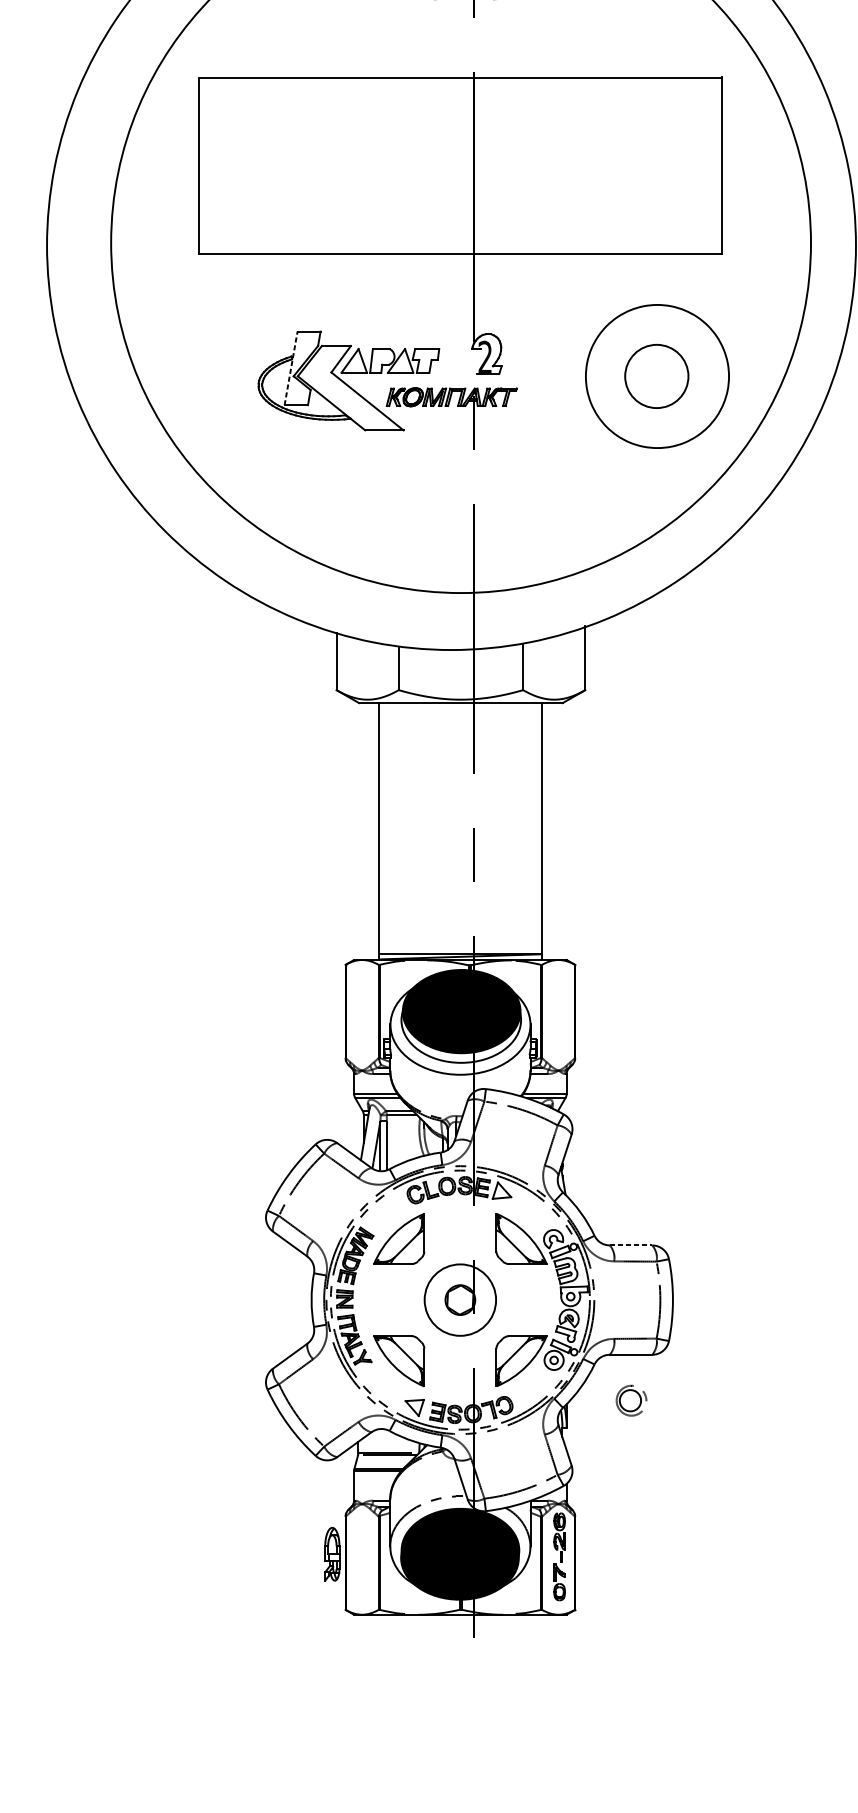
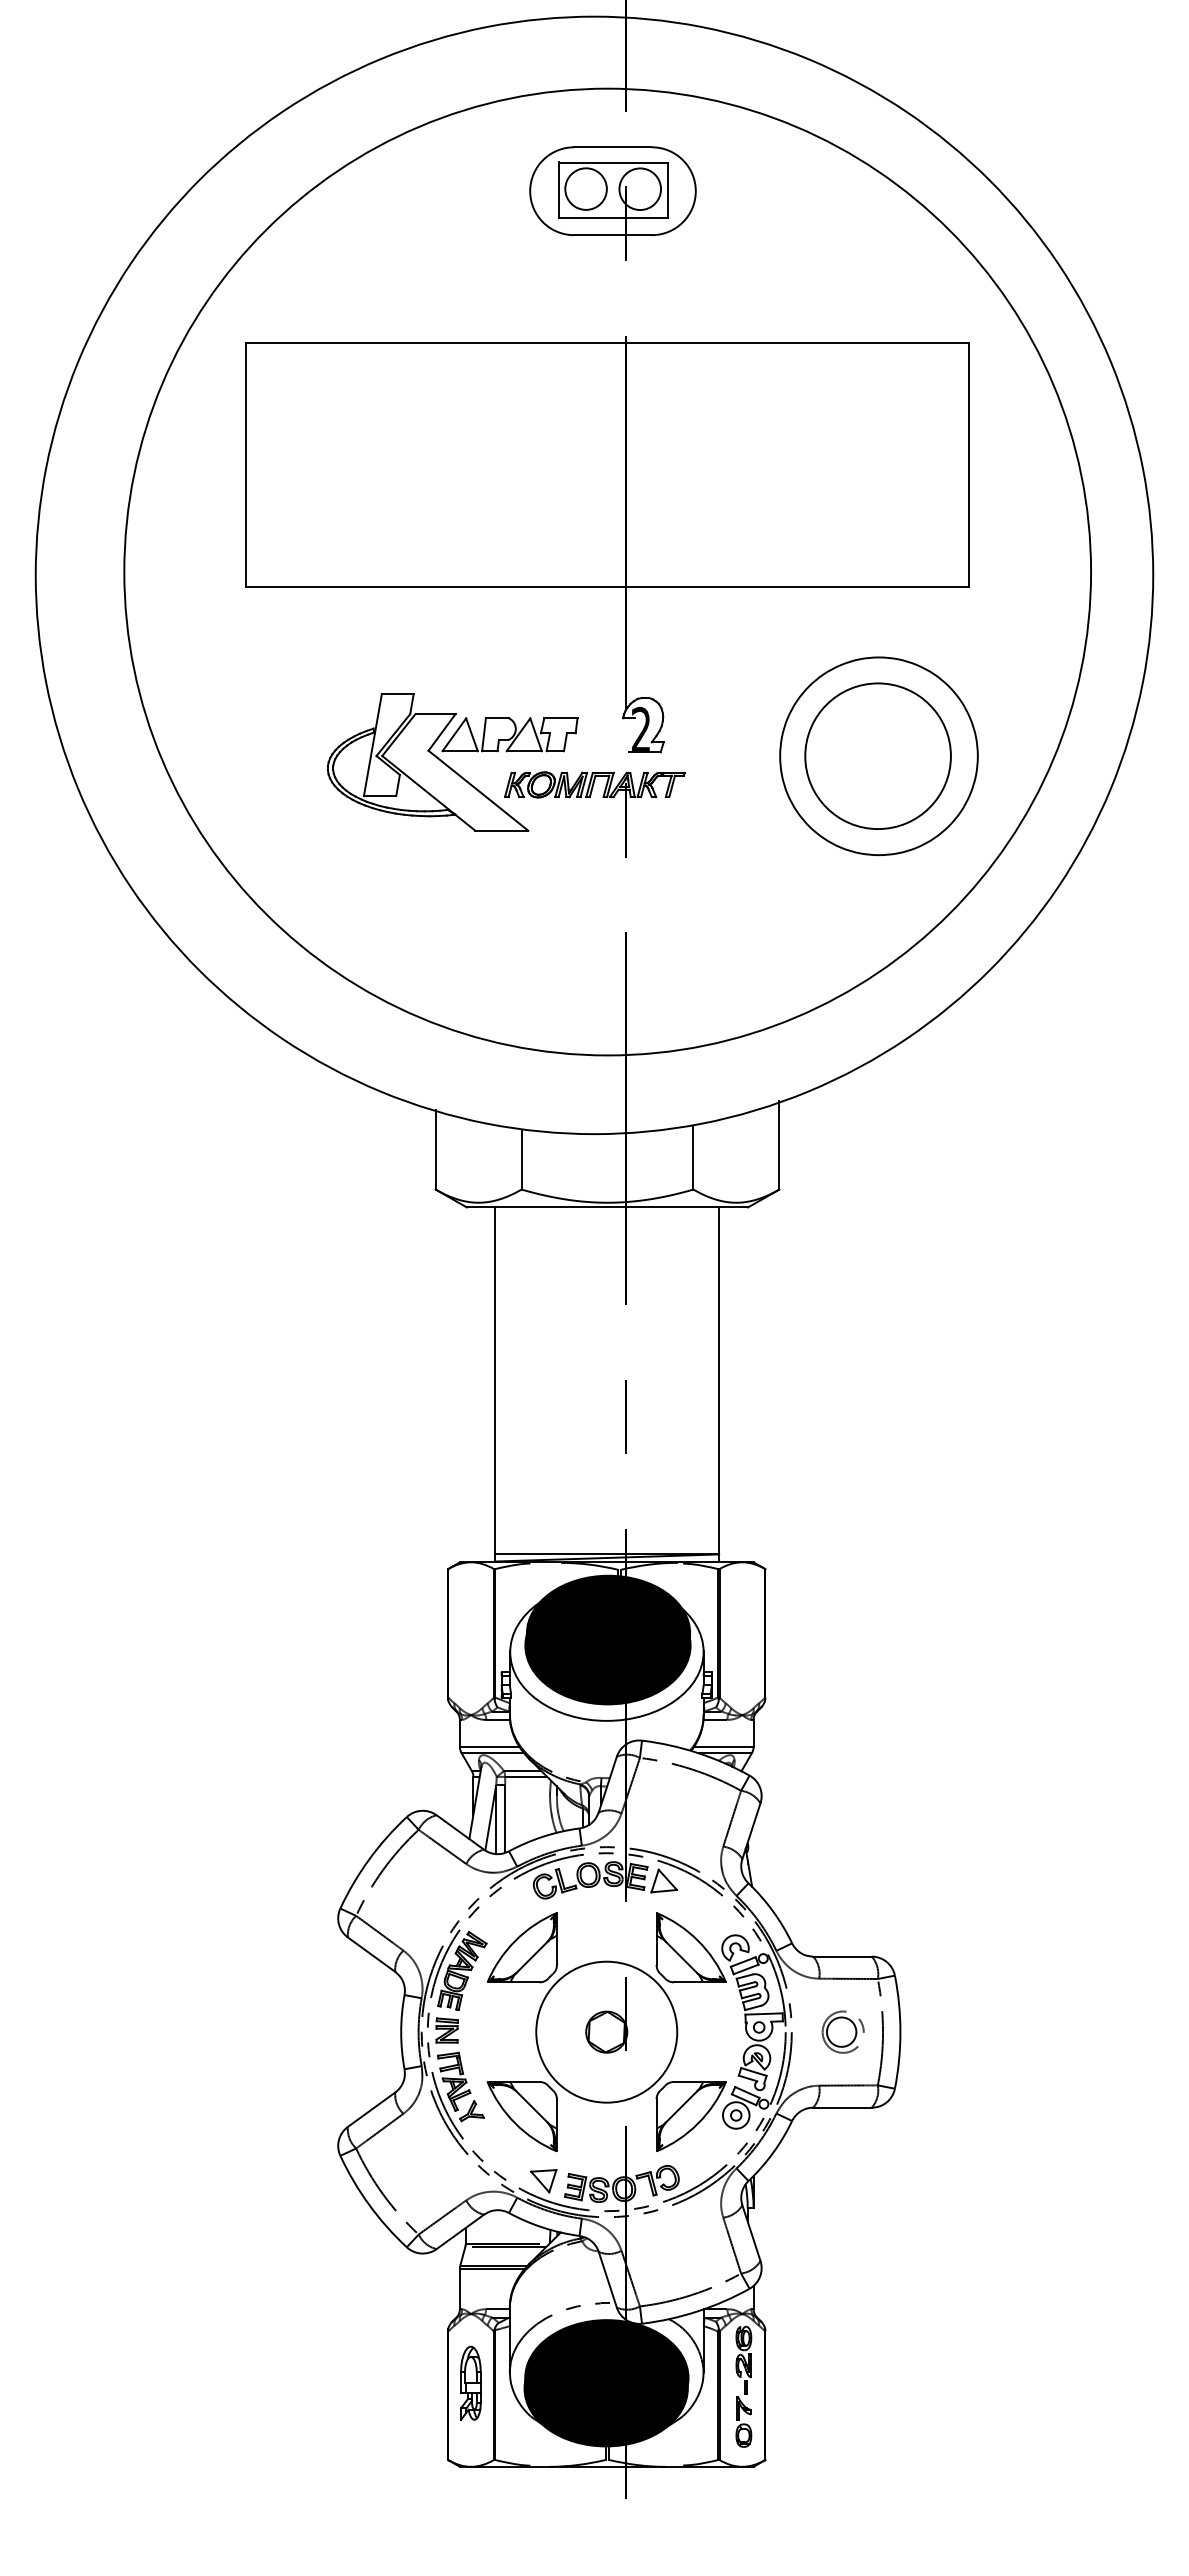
line: (290, 368) -> (372, 745), dashed -> solid
circle: (656, 376) -> (877, 756), size x1.67
fill: (460, 1020) -> (607, 1645), added
line: (631, 1245) -> (843, 1956), dashed -> solid
circle: (460, 1299) -> (606, 2031), size x1.43
part: (631, 1400) -> (842, 2031), moved
part: (332, 1553) -> (470, 2382), moved

